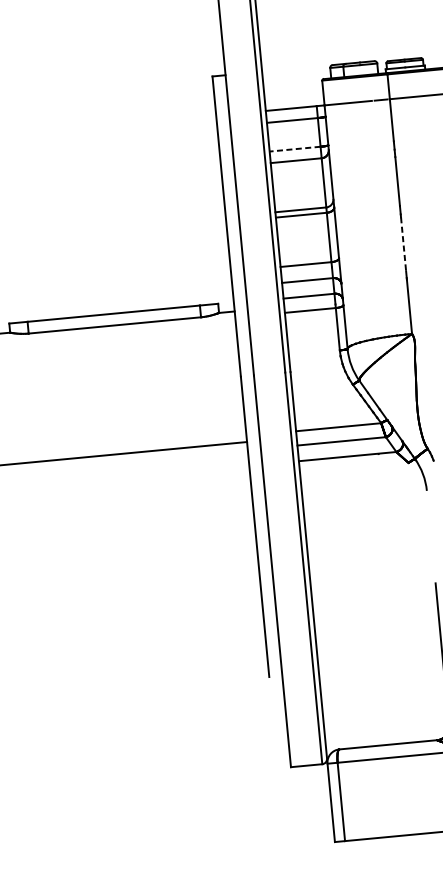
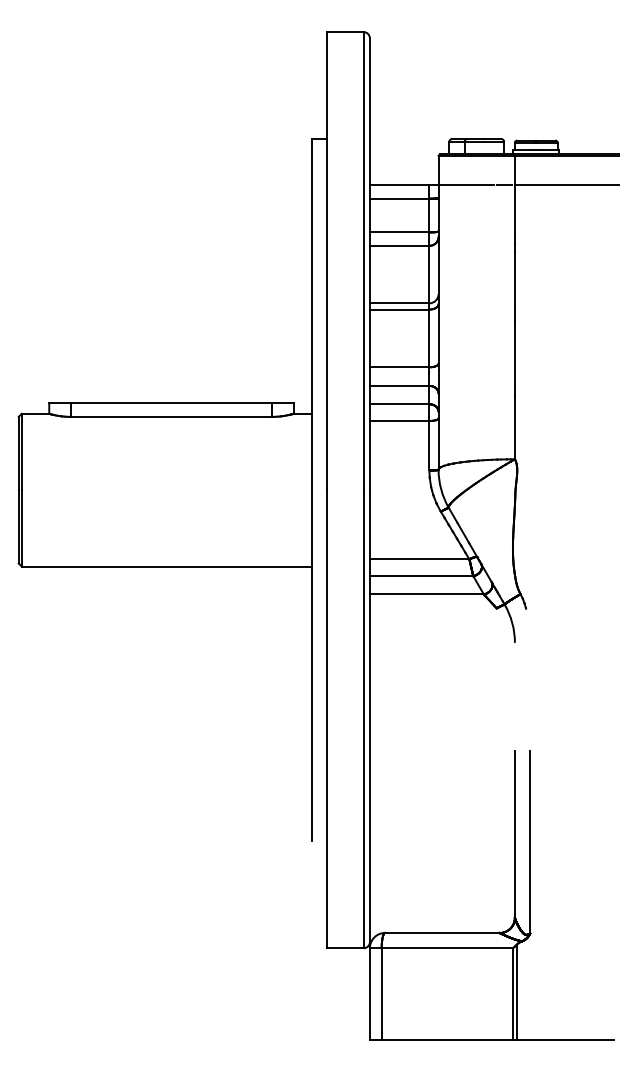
line: (295, 149) -> (399, 232), dashed -> solid
line: (403, 244) -> (514, 354), dashed -> solid

